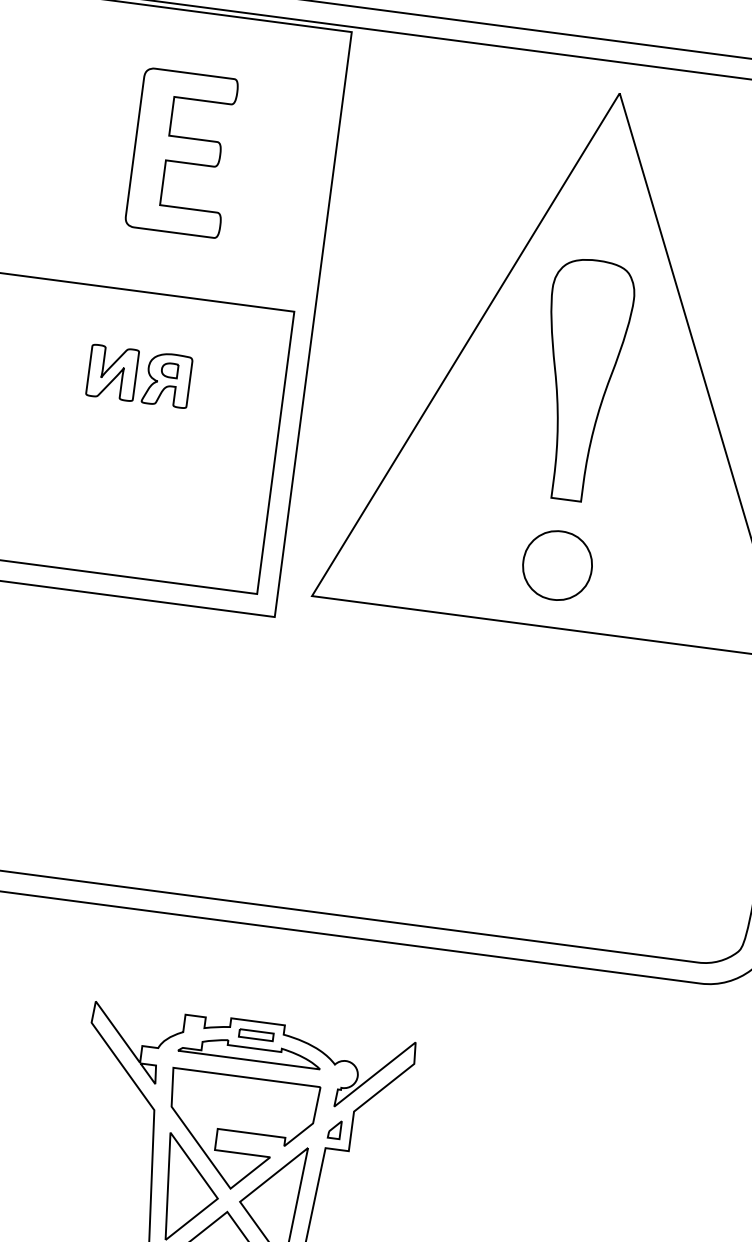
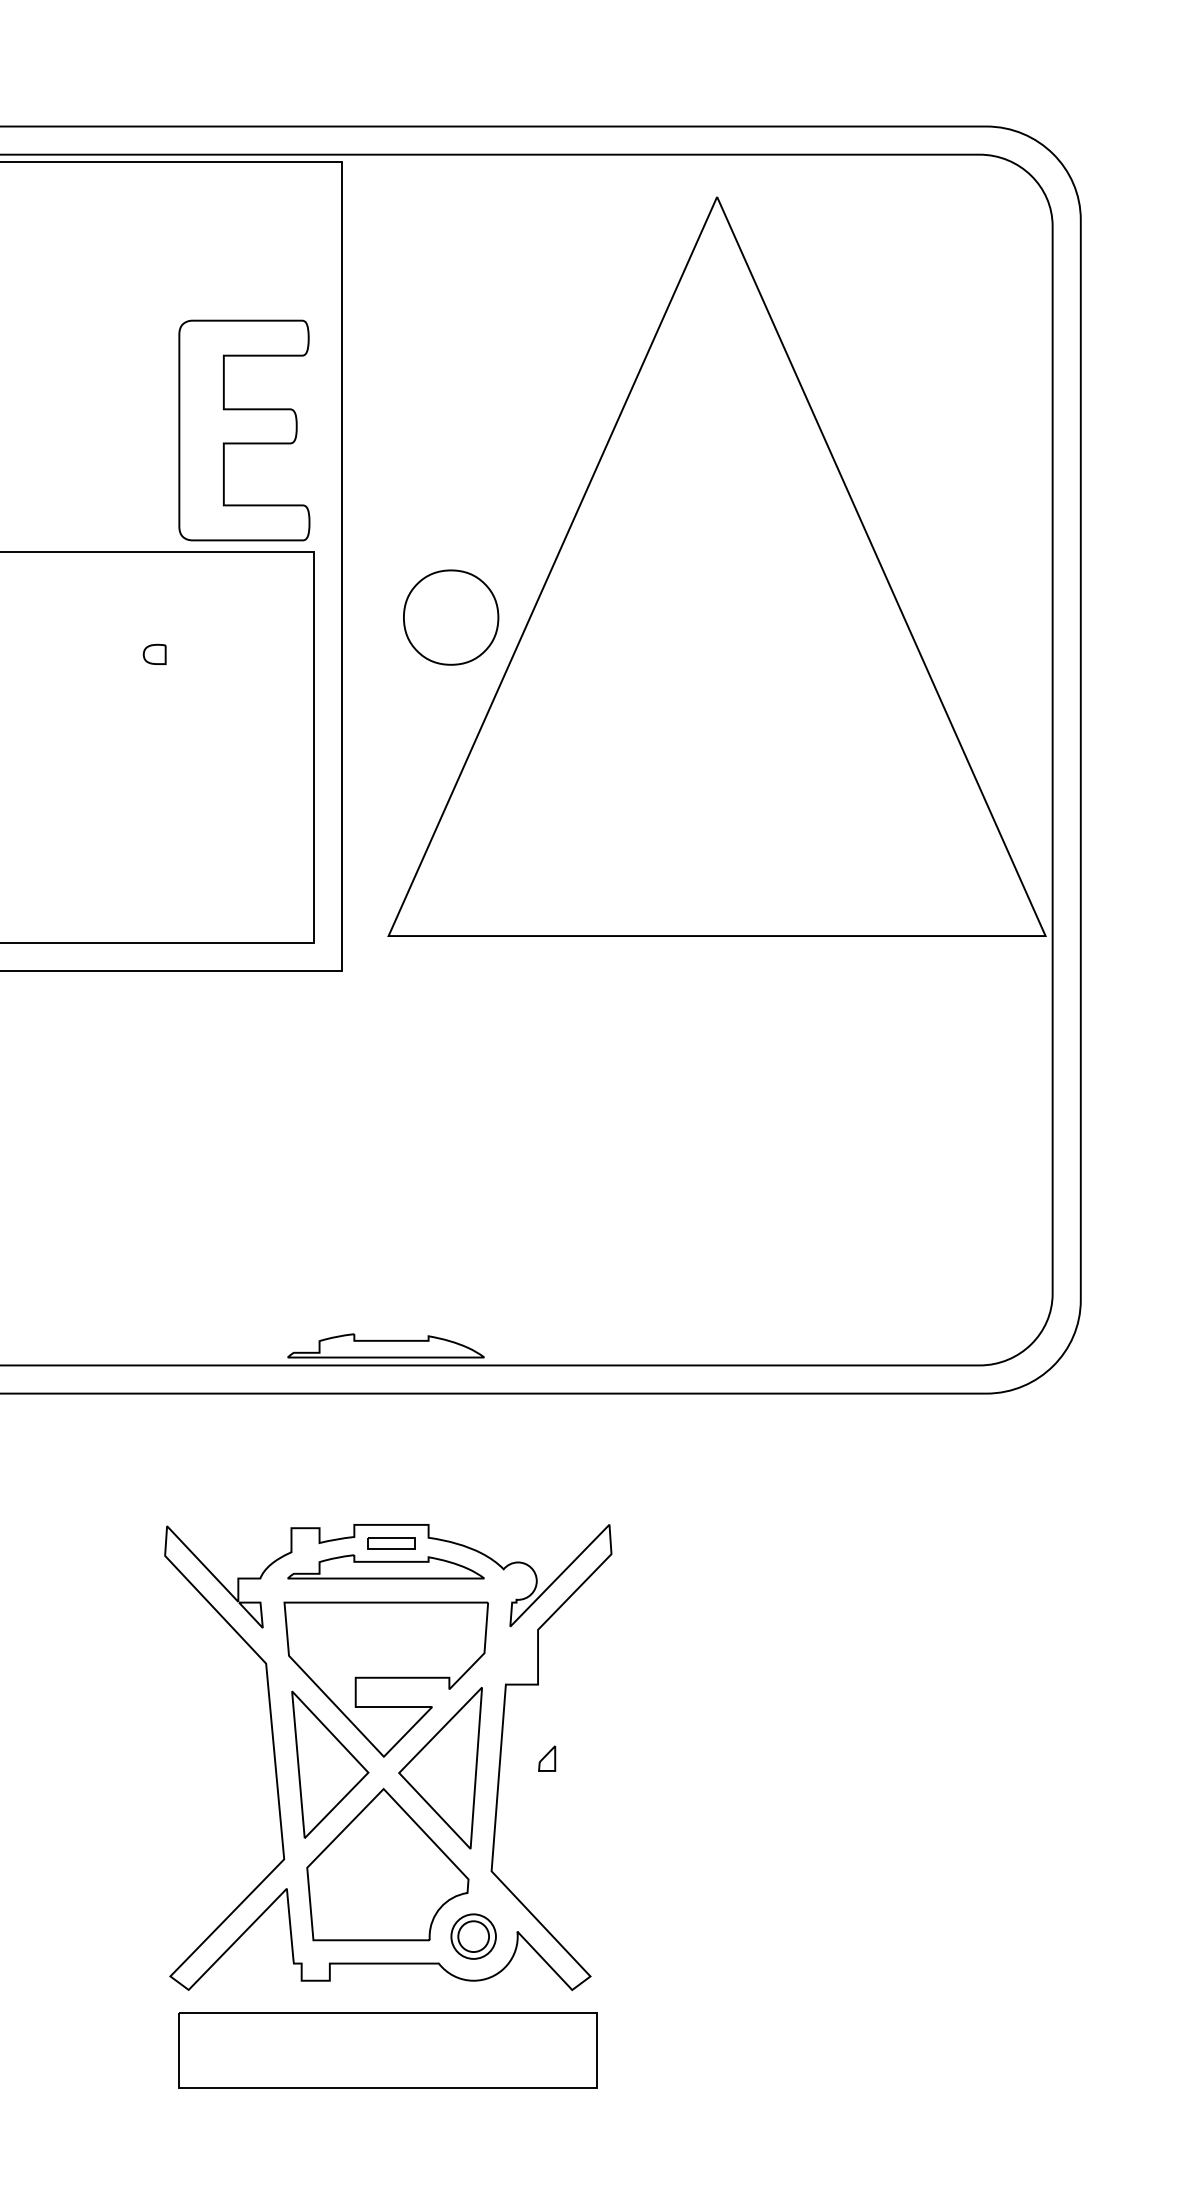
part: (182, 152) -> (244, 430), moved
part: (112, 372) -> (77, 667), removed
part: (166, 379) -> (152, 667), removed
part: (582, 379) -> (717, 593), removed
part: (557, 565) -> (451, 617), moved
part: (270, 891) -> (385, 1345), added
part: (335, 1129) -> (547, 1758), moved

